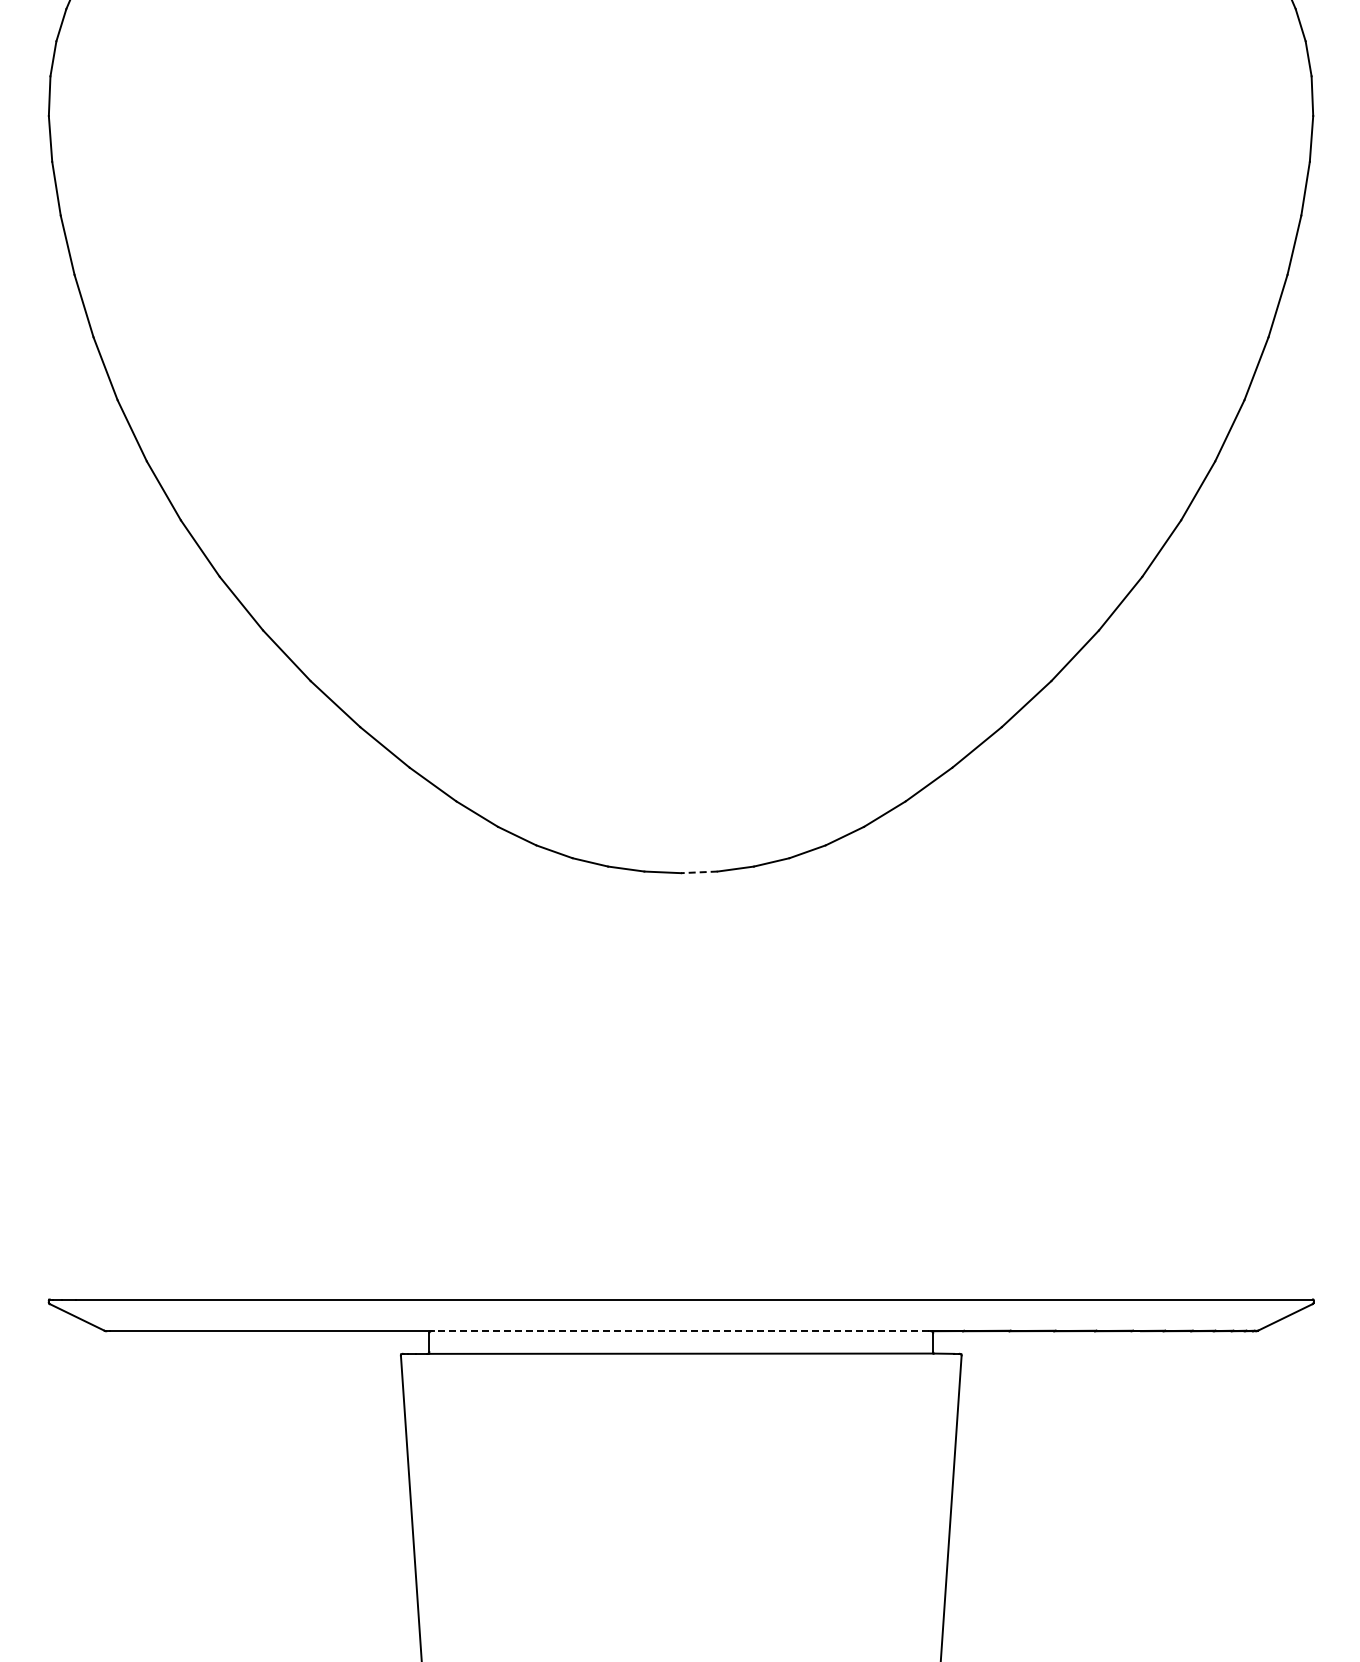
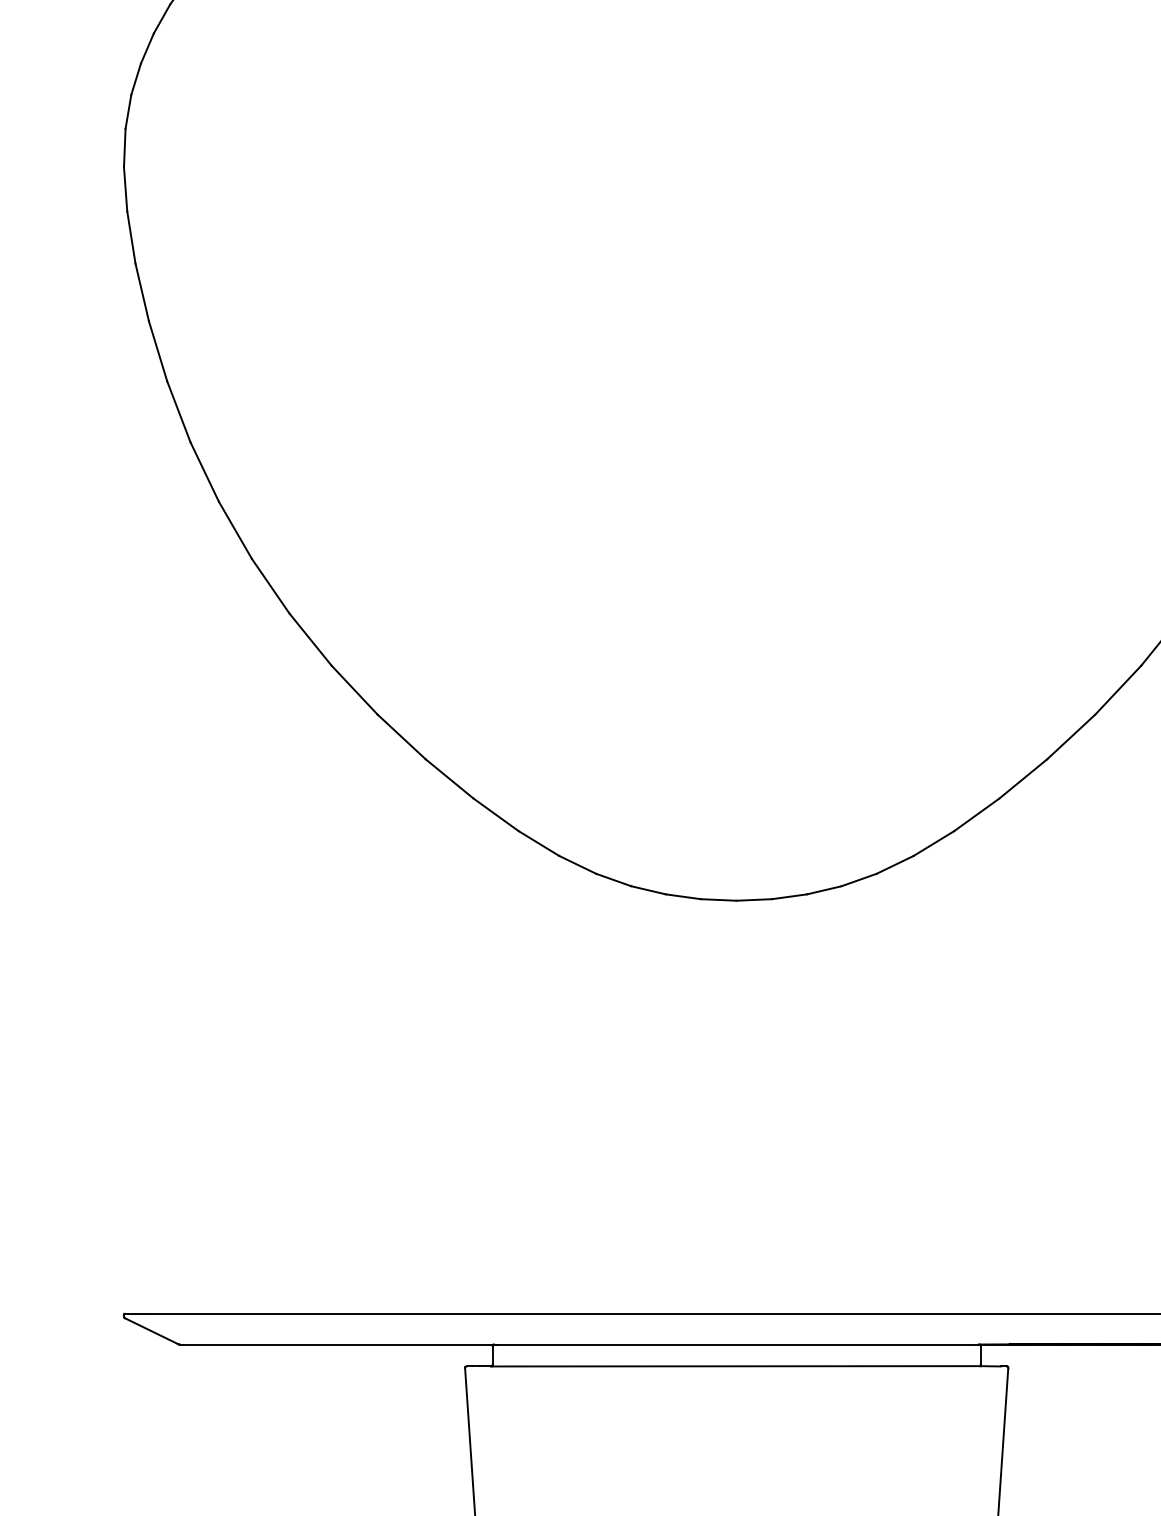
line: (698, 872) -> (753, 900), dashed -> solid
line: (680, 1331) -> (735, 1344), dashed -> solid

